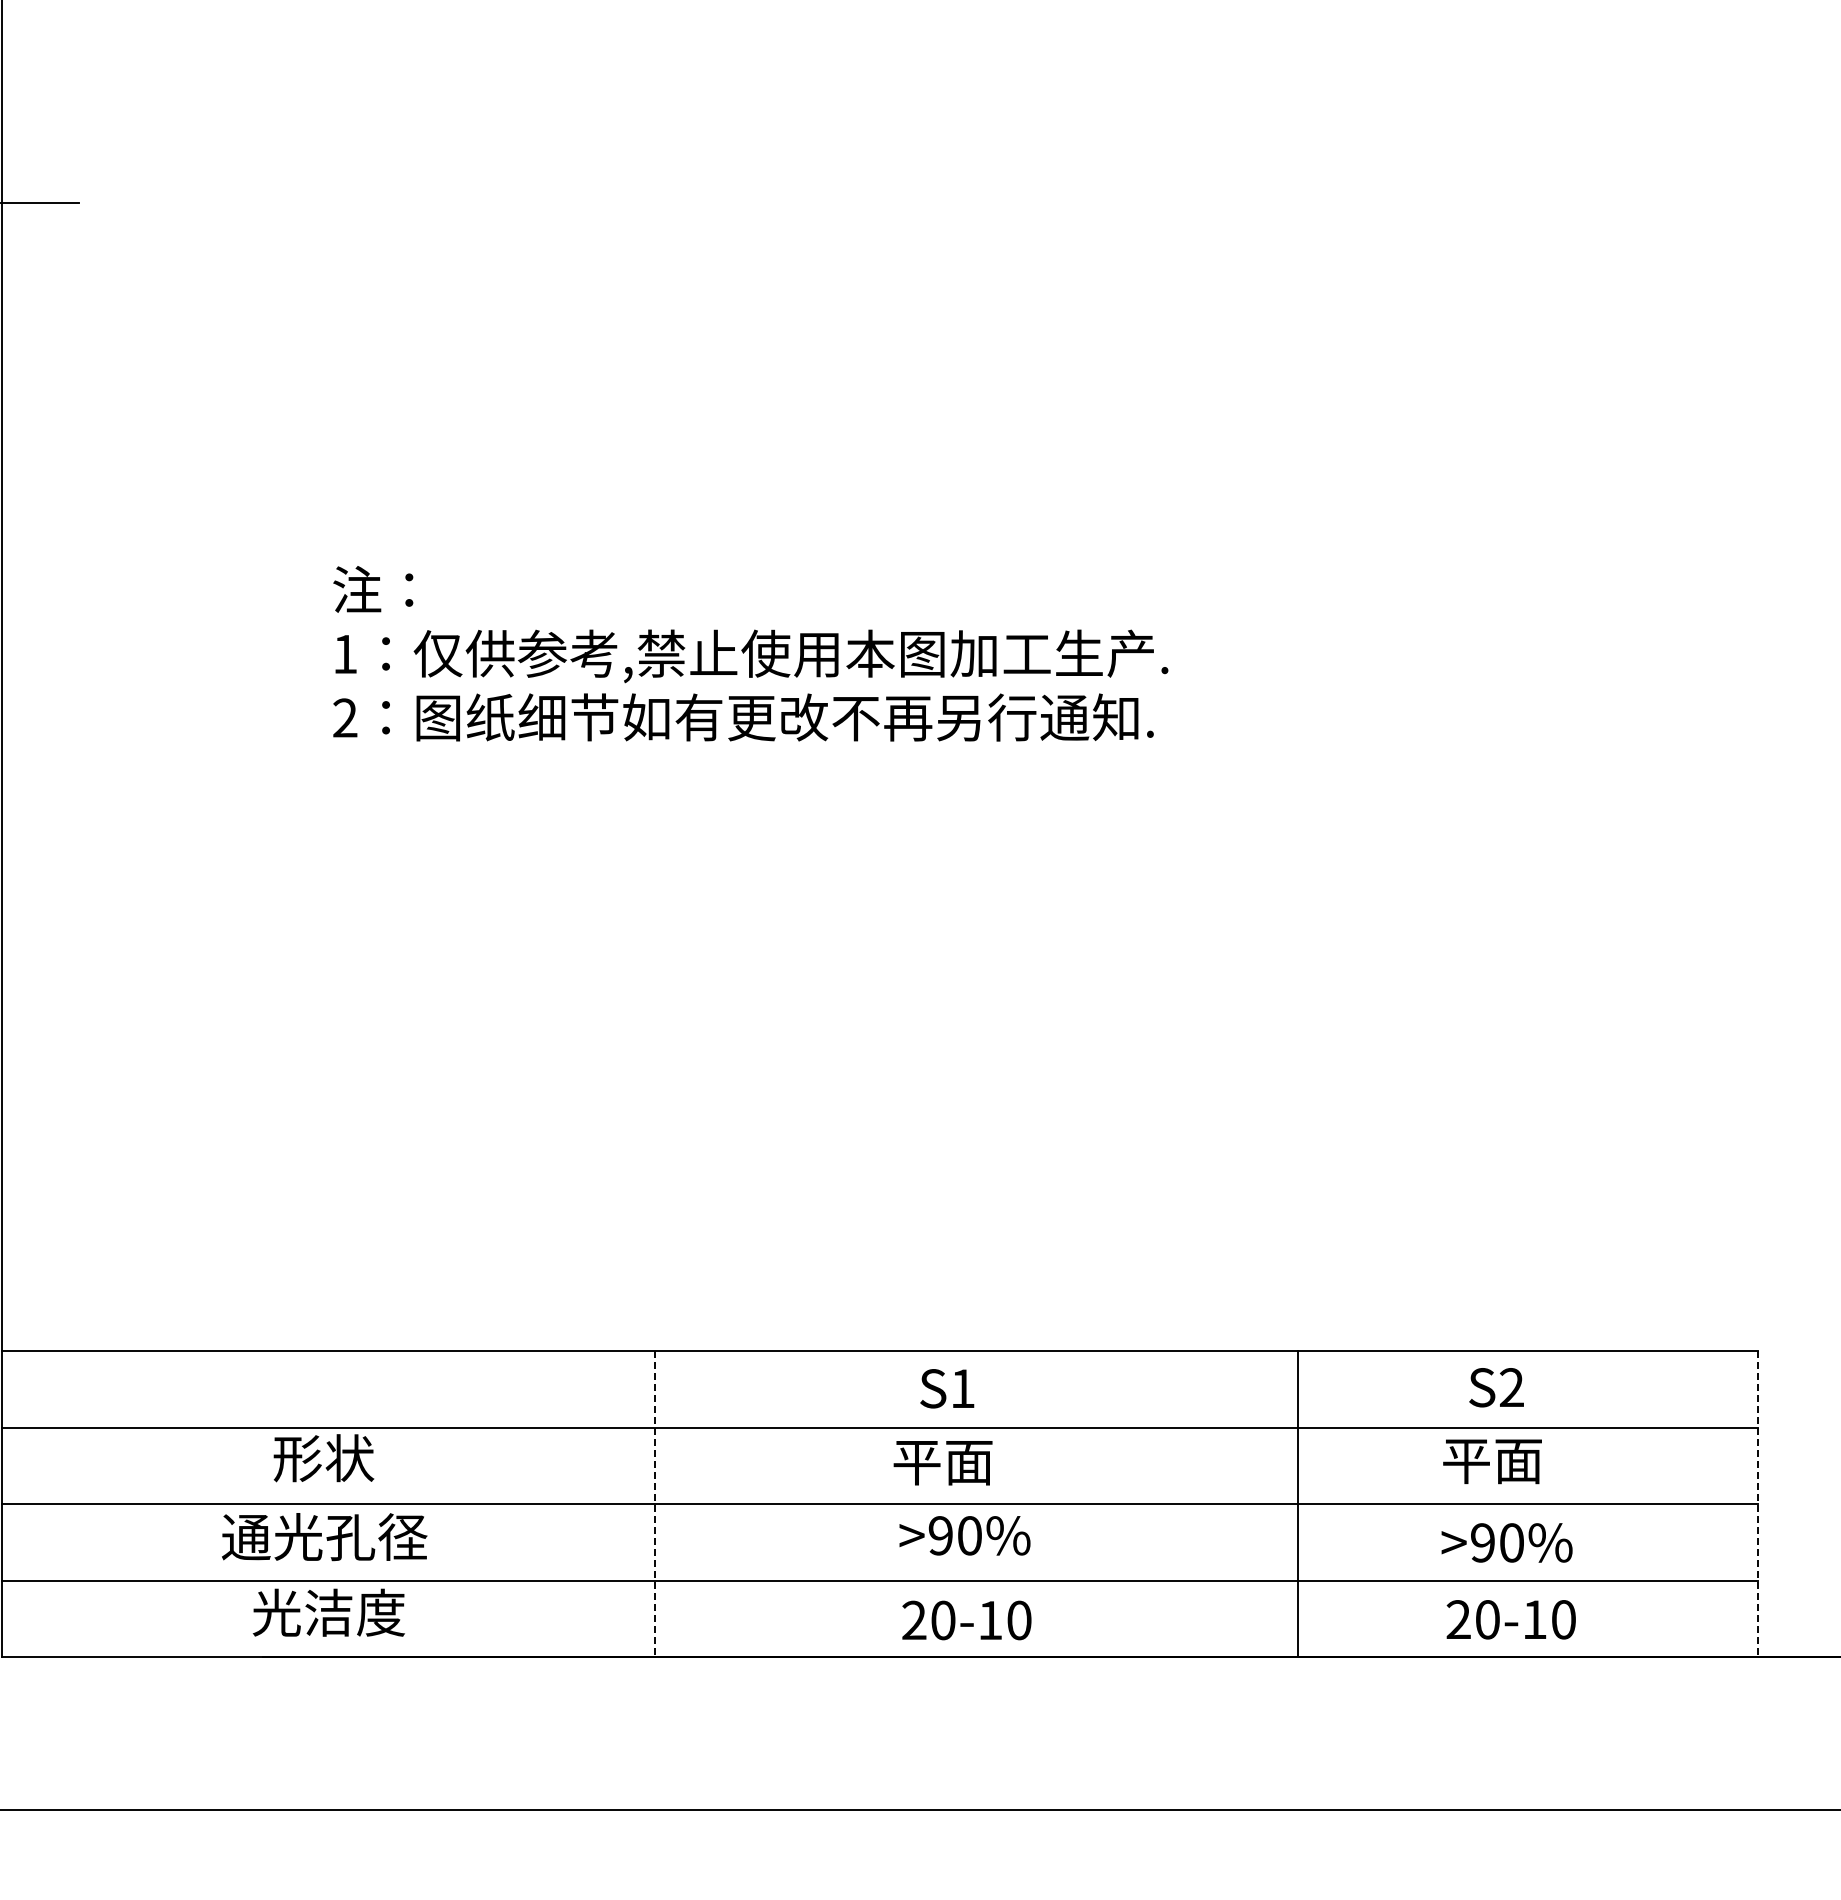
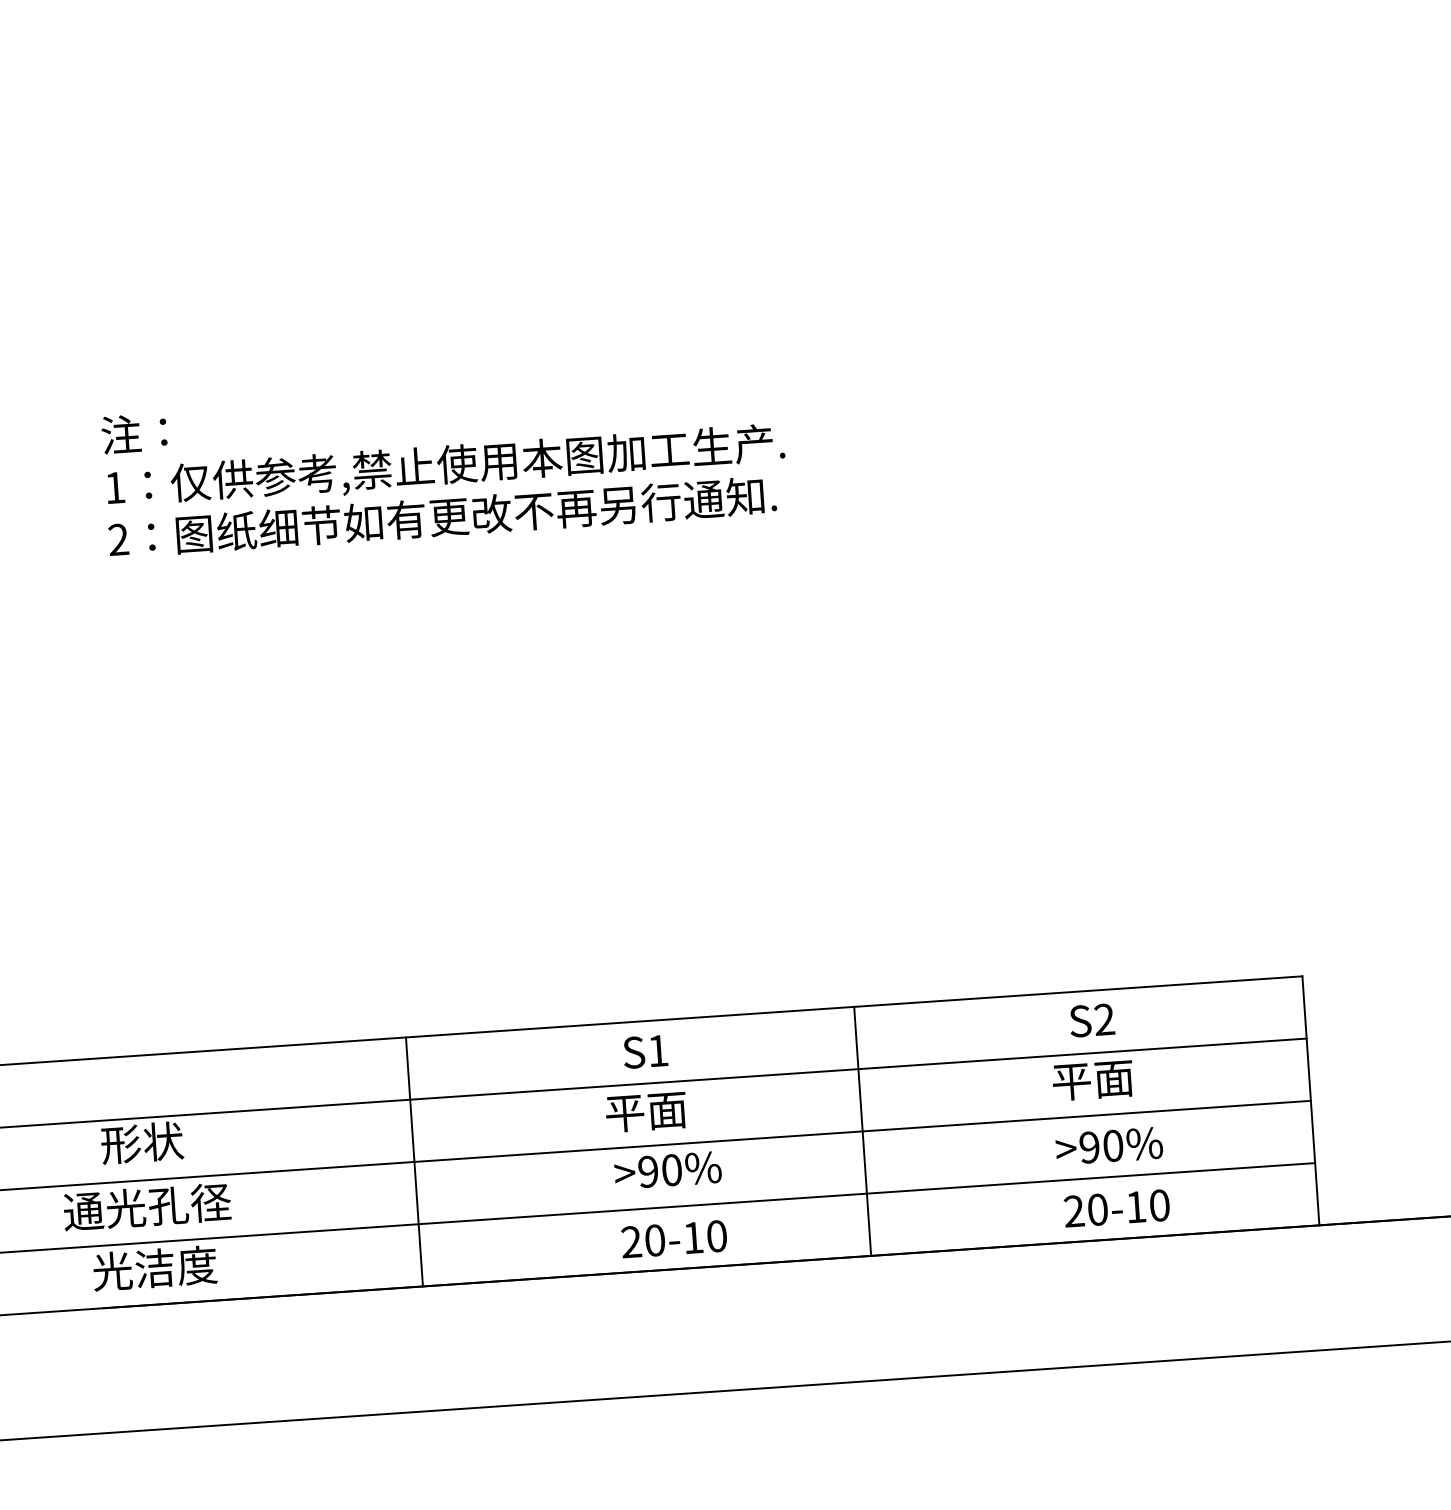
line: (655, 1504) -> (414, 1162), dashed -> solid
line: (1298, 1504) -> (862, 1131), moved
line: (1757, 1504) -> (1310, 1101), dashed -> solid

